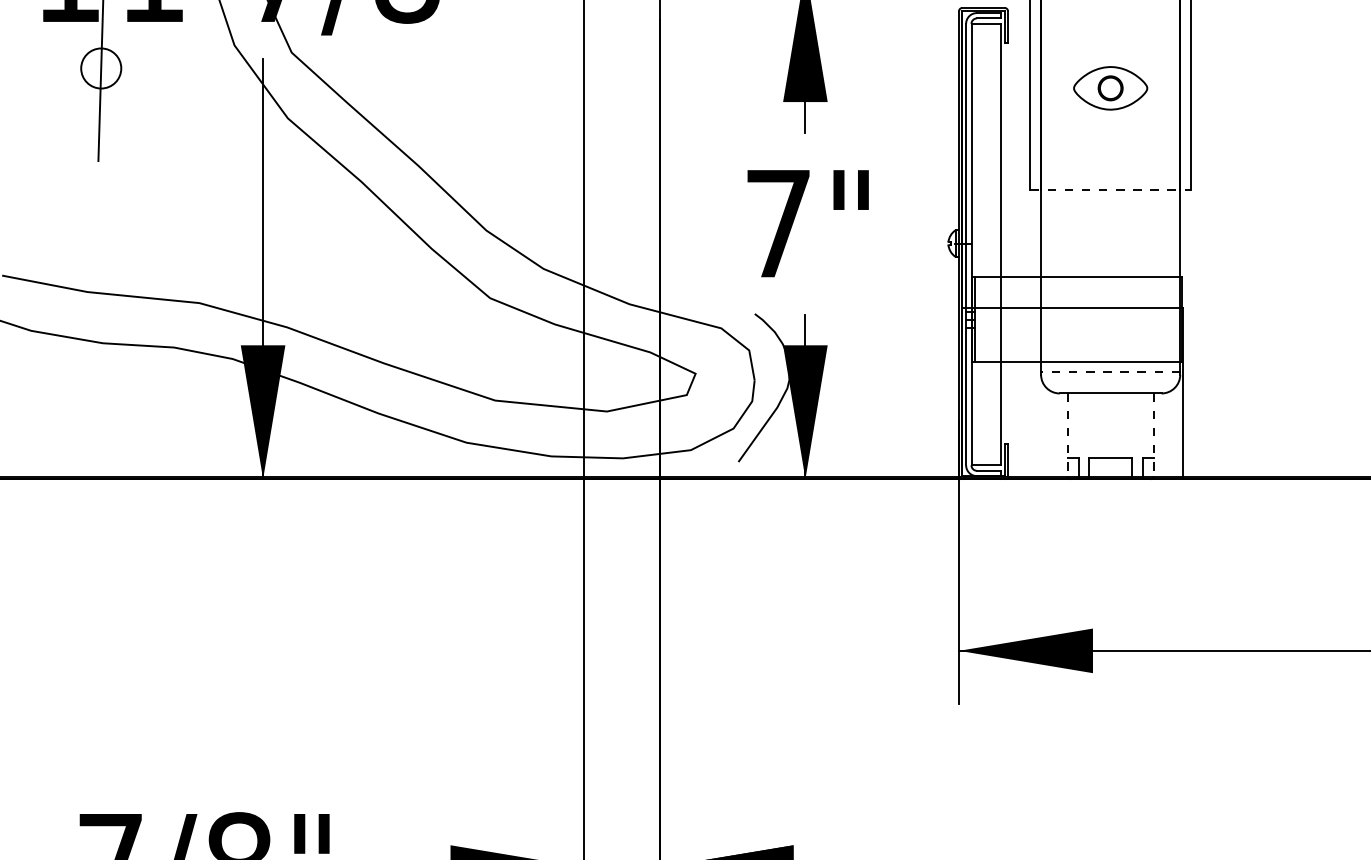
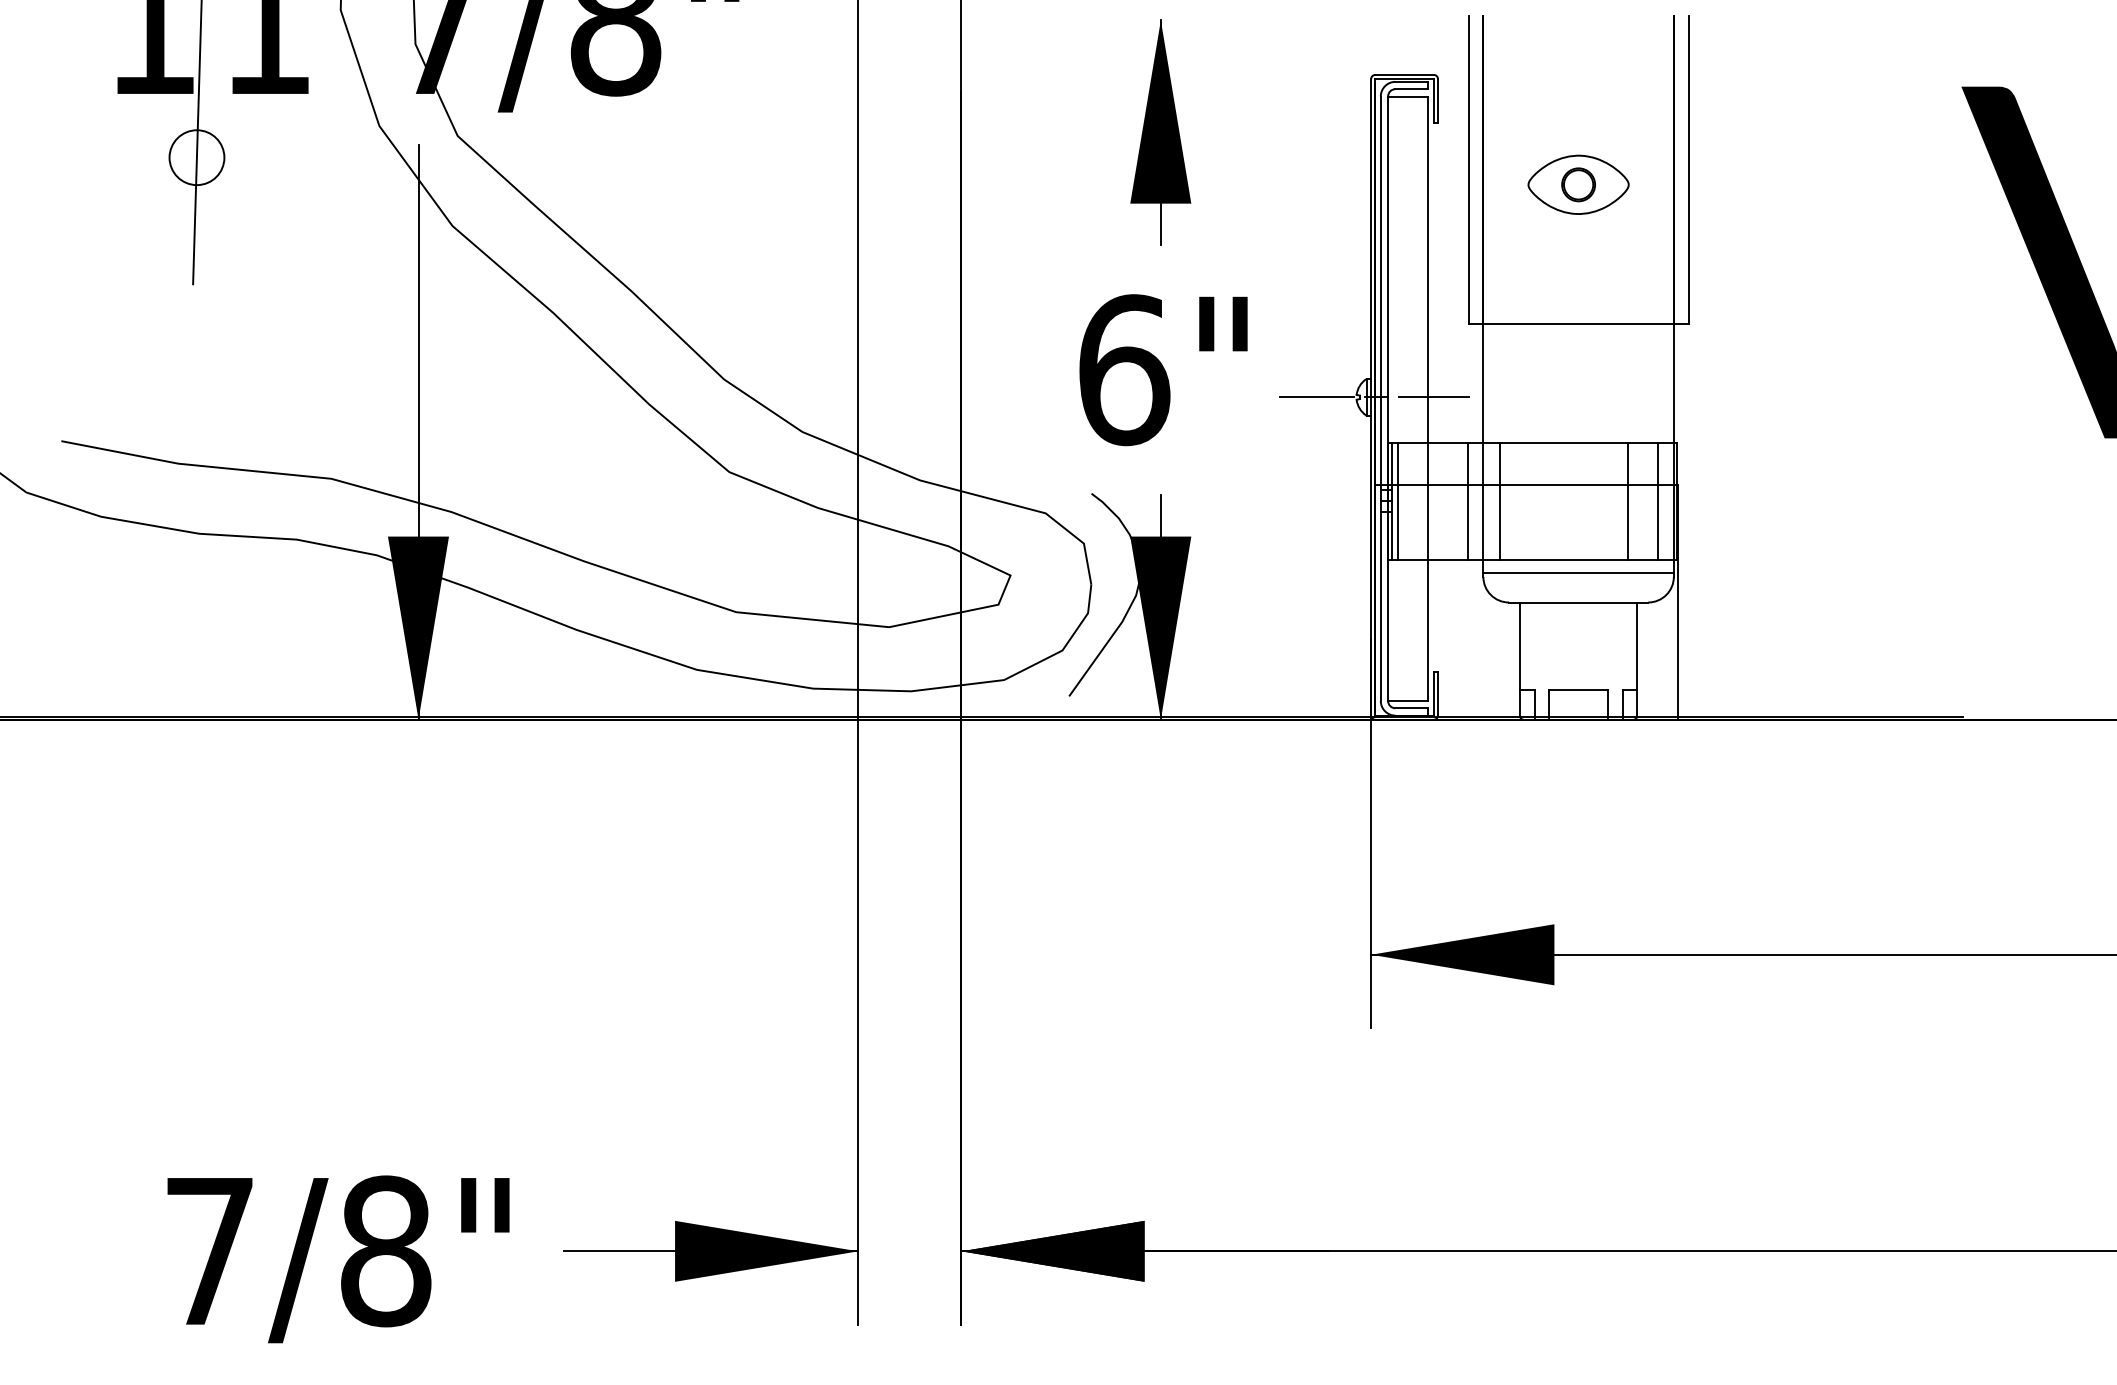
line: (1110, 190) -> (1578, 324), dashed -> solid
text: (778, 223) -> (1124, 370), 7" -> 6"
line: (919, 243) -> (1316, 397), added
line: (1004, 243) -> (1433, 397), added
line: (979, 318) -> (1398, 500), added
line: (1030, 318) -> (1468, 500), added
line: (1052, 318) -> (1499, 500), added
line: (1147, 318) -> (1628, 500), added
line: (1168, 318) -> (1657, 500), added
line: (1110, 372) -> (1578, 573), dashed -> solid
line: (1068, 435) -> (1520, 659), dashed -> solid
line: (1153, 435) -> (1637, 659), dashed -> solid

